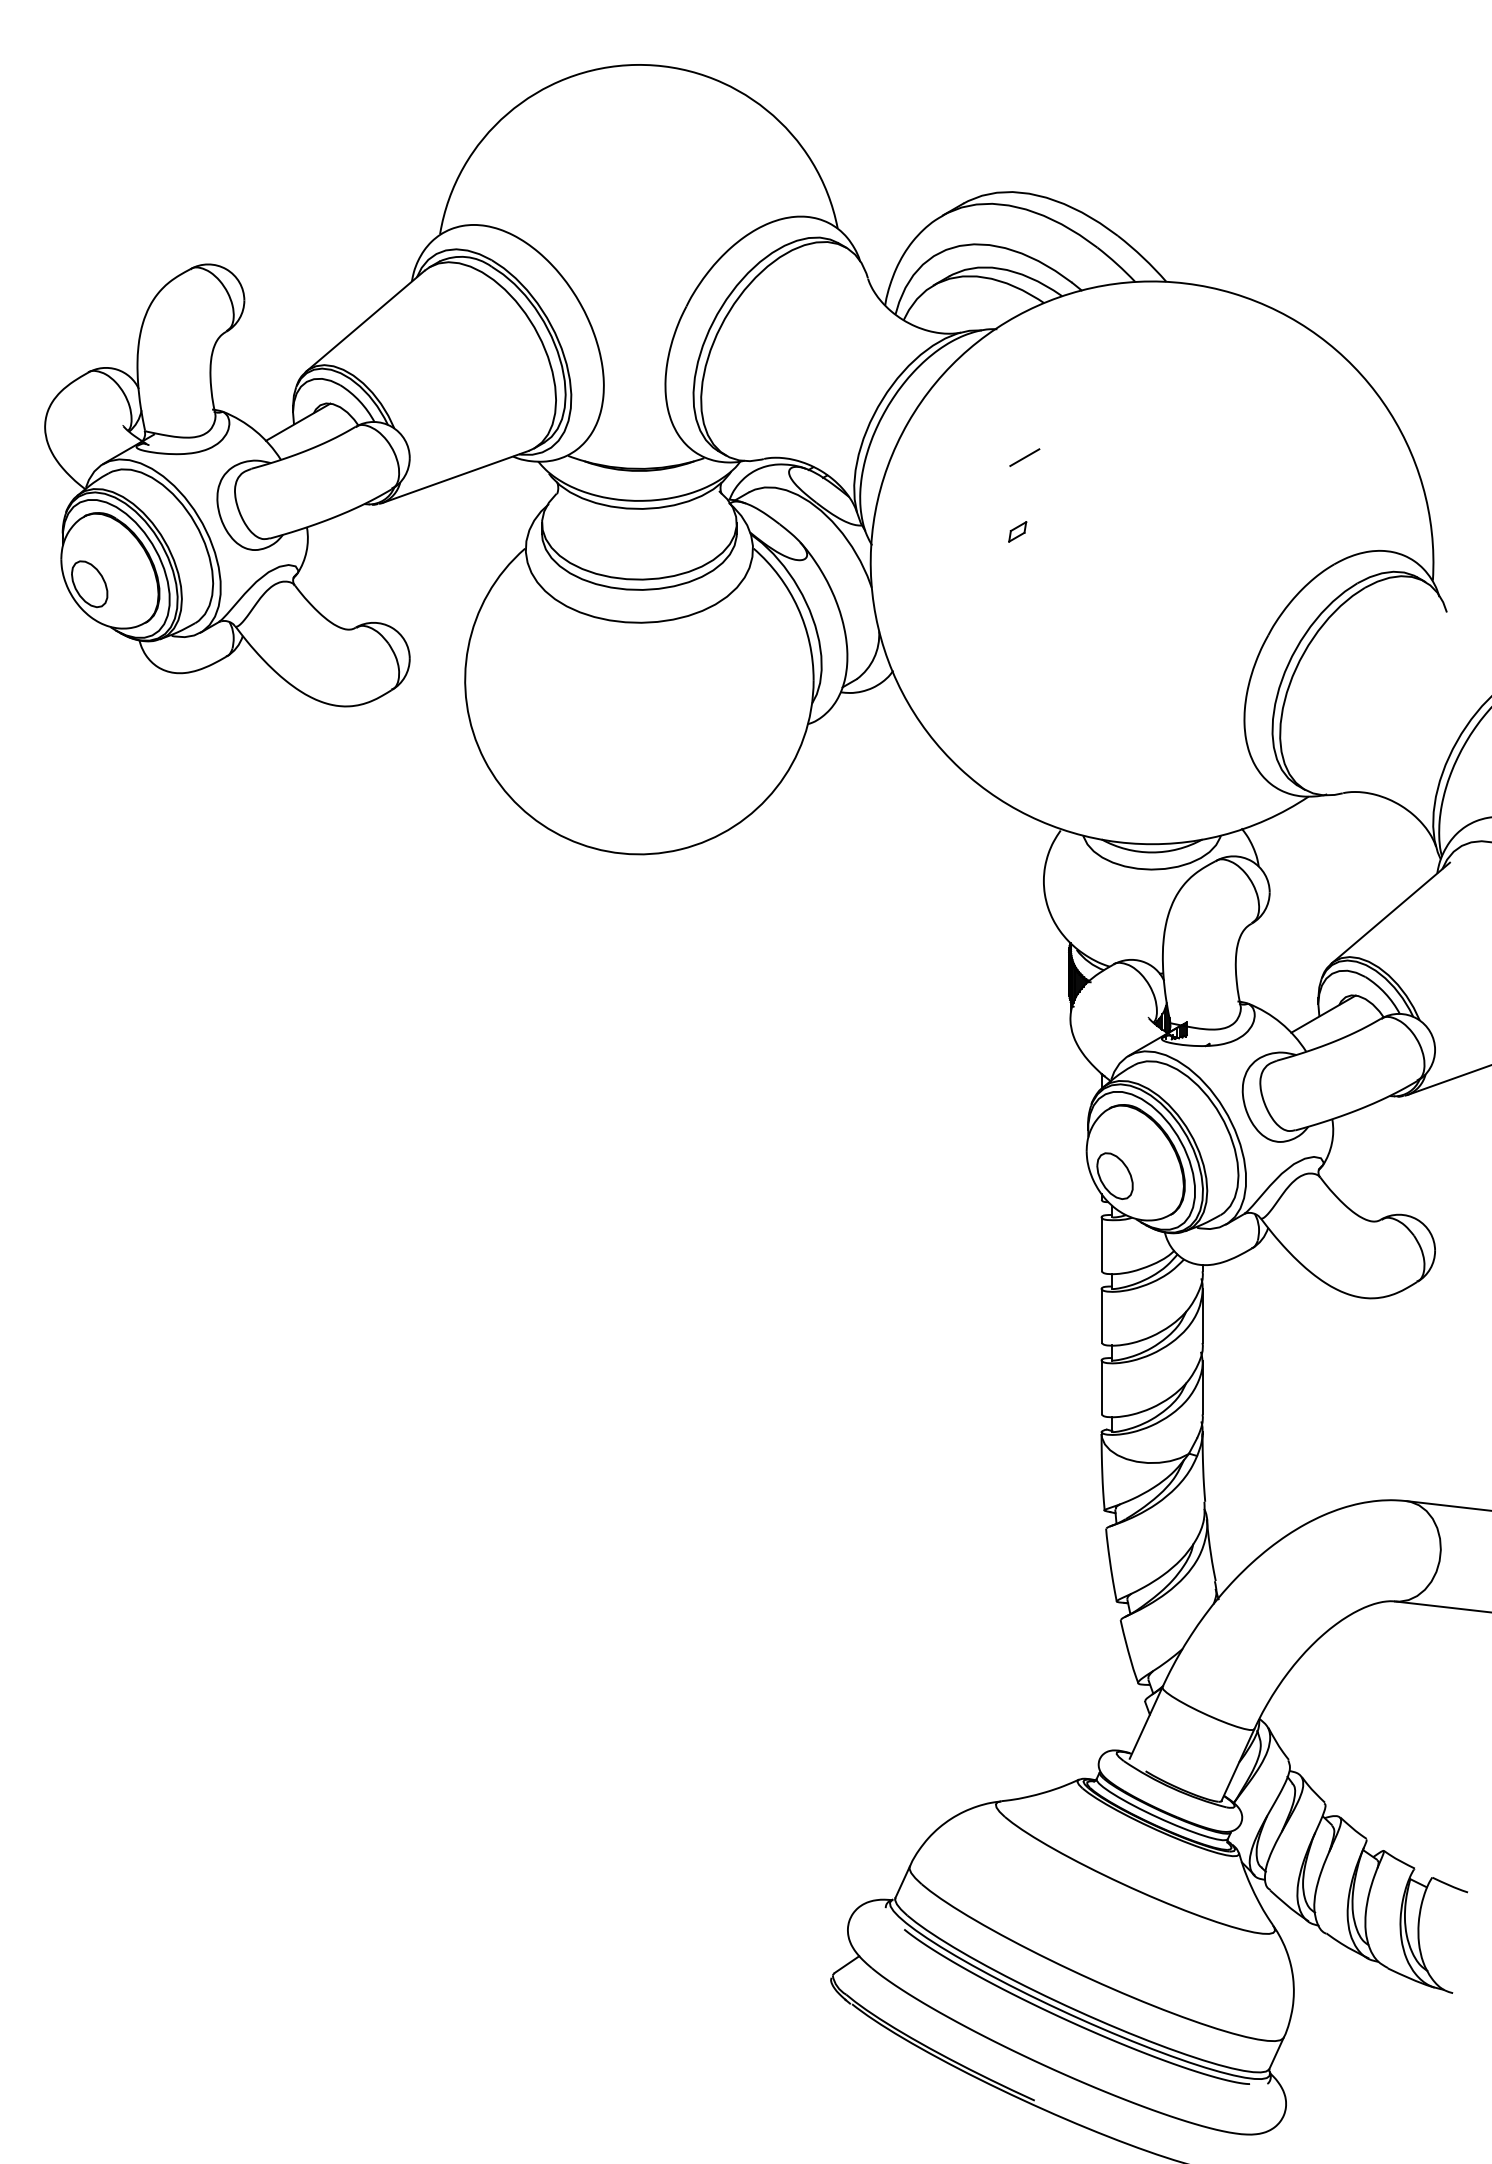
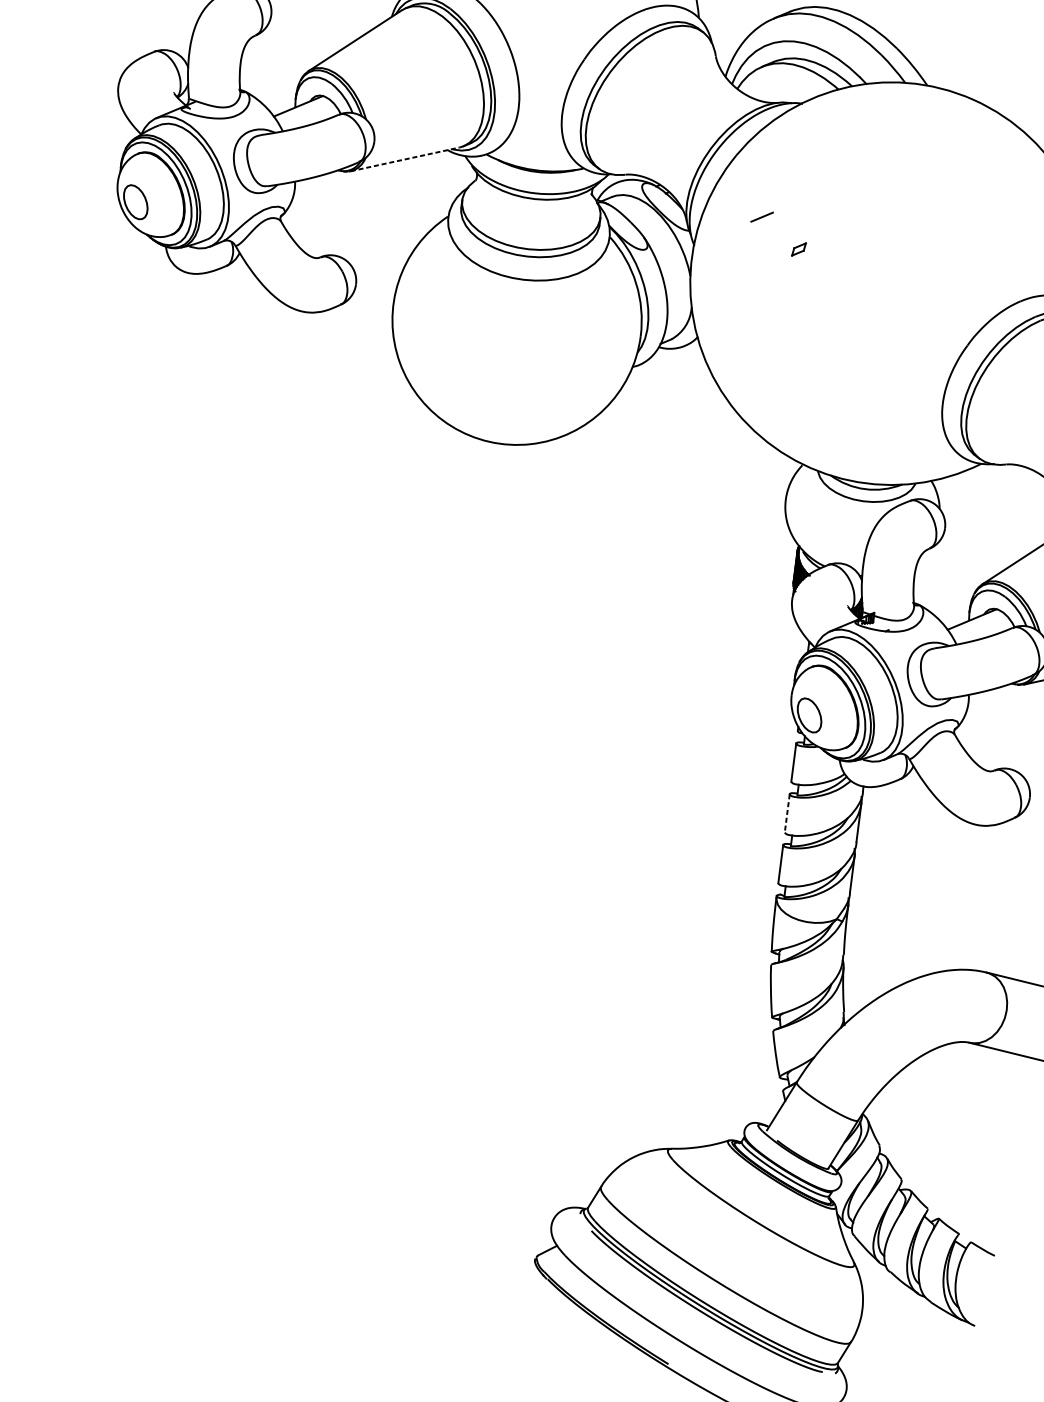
line: (1024, 457) -> (761, 217), moved
line: (455, 476) -> (405, 159), solid -> dashed
line: (1101, 1315) -> (787, 813), solid -> dashed

